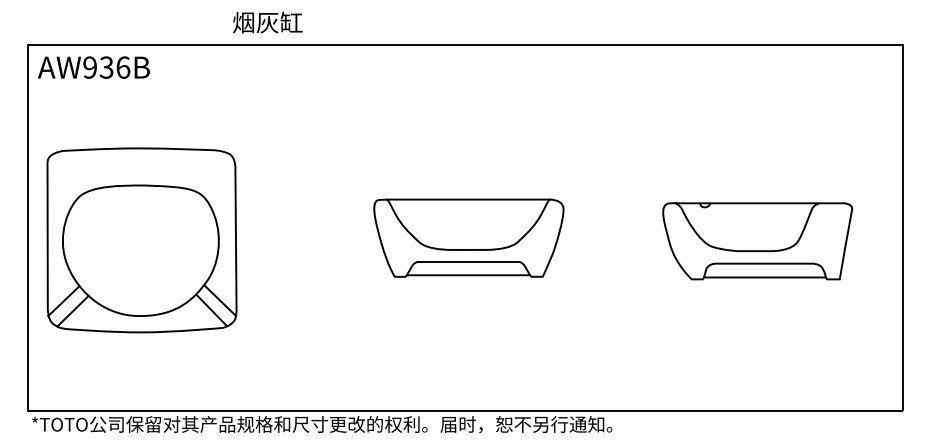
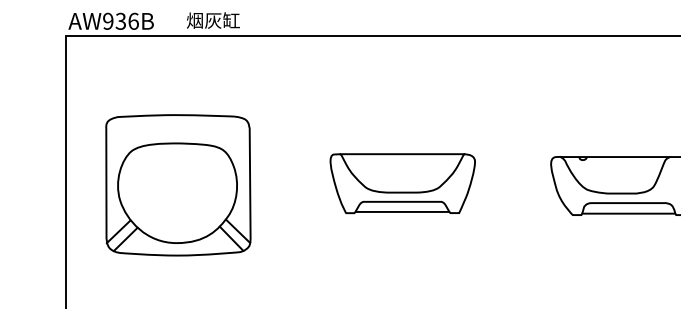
text: (267, 22) -> (213, 20), moved
text: (93, 67) -> (110, 21), moved
part: (141, 240) -> (178, 185), moved

